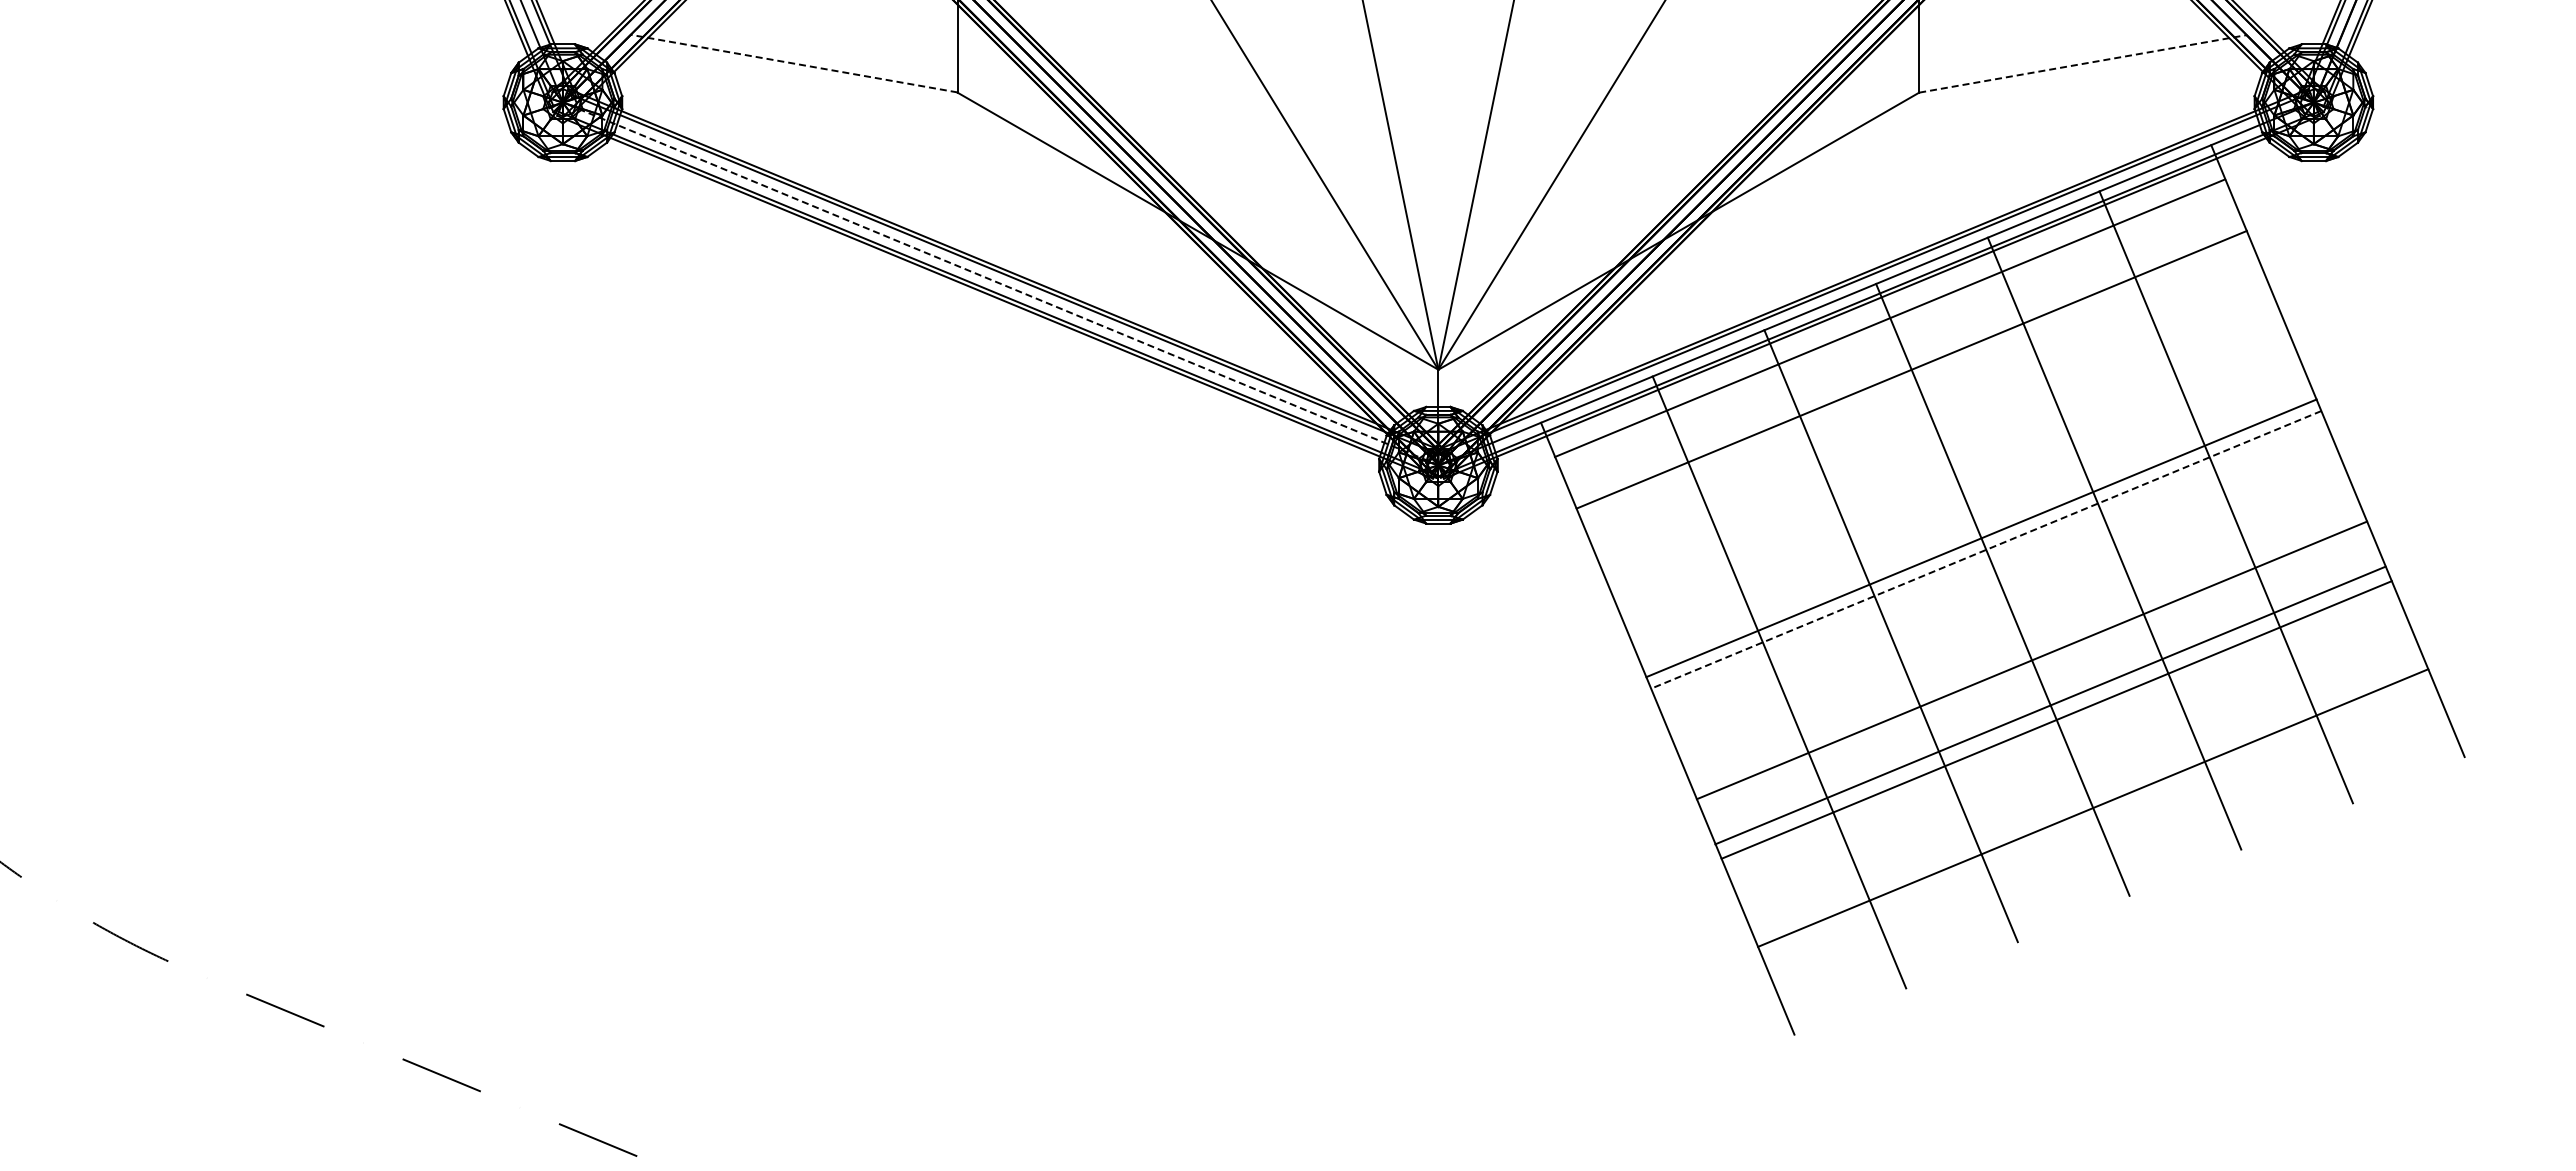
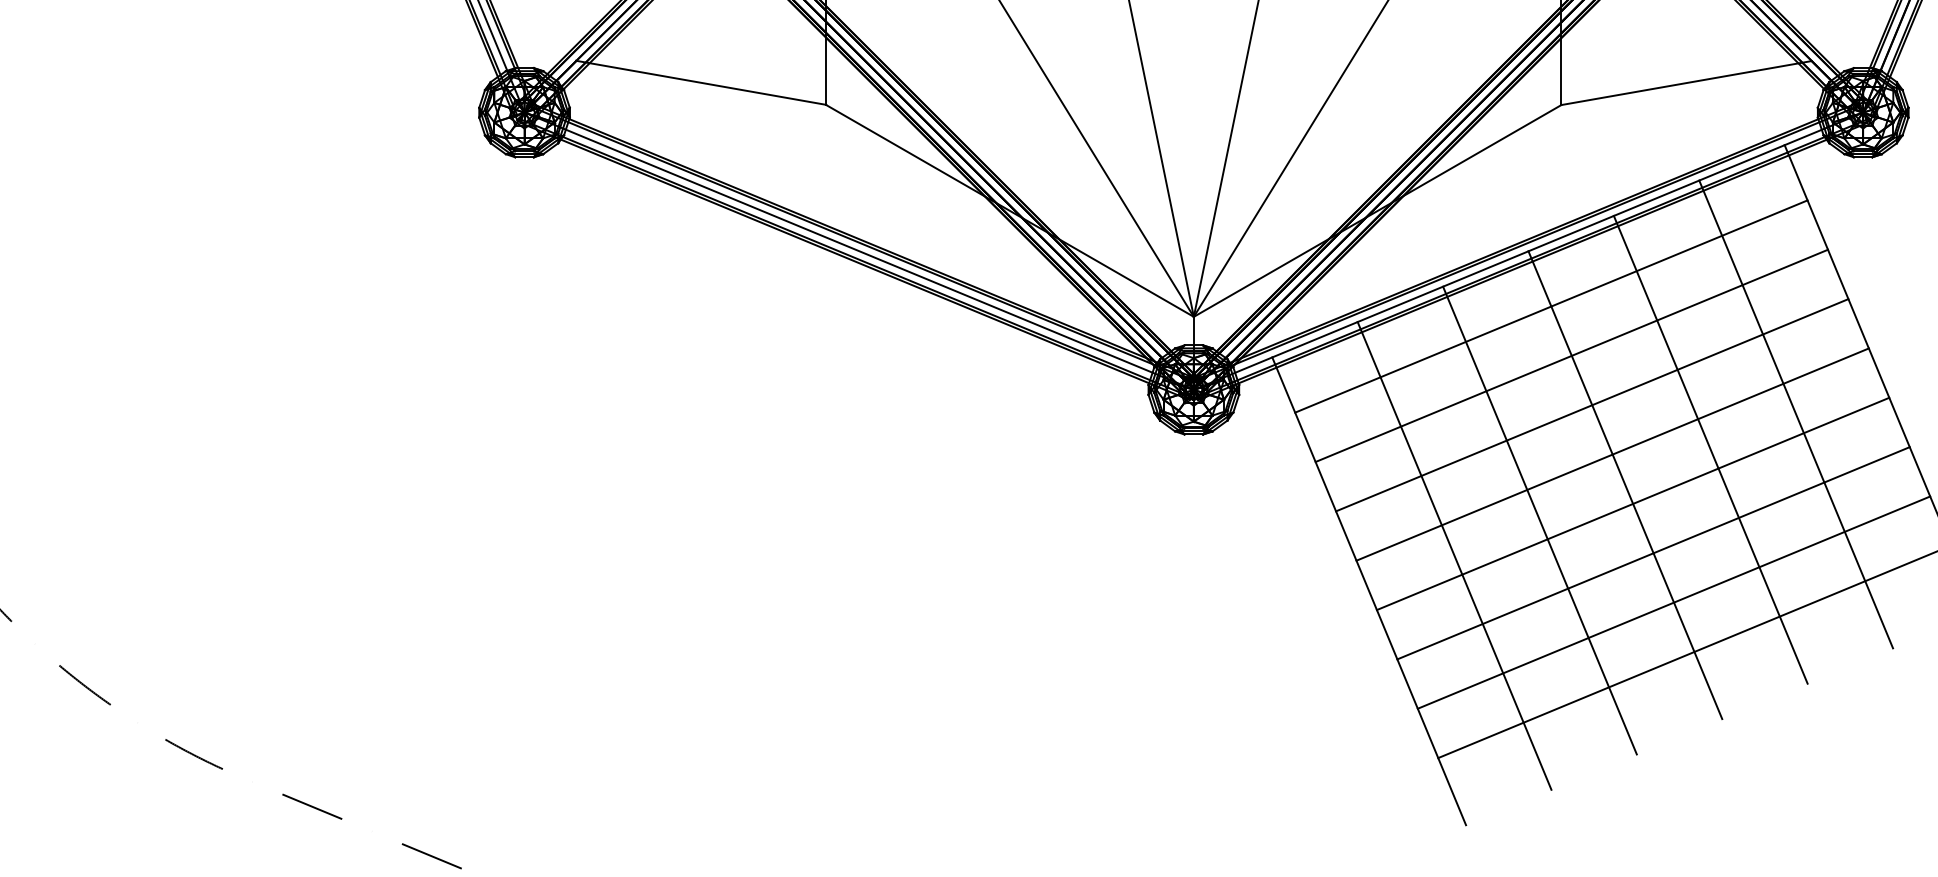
line: (793, 63) -> (700, 82), dashed -> solid
line: (2083, 63) -> (1687, 82), dashed -> solid
line: (1000, 283) -> (859, 250), dashed -> solid
line: (1889, 318) -> (1550, 306), moved
line: (1911, 369) -> (1571, 355), moved
line: (1981, 538) -> (1592, 405), moved
line: (1986, 549) -> (1612, 454), dashed -> solid
line: (2031, 660) -> (1632, 503), moved
line: (2050, 705) -> (1674, 602), moved
line: (2056, 719) -> (1653, 552), moved

